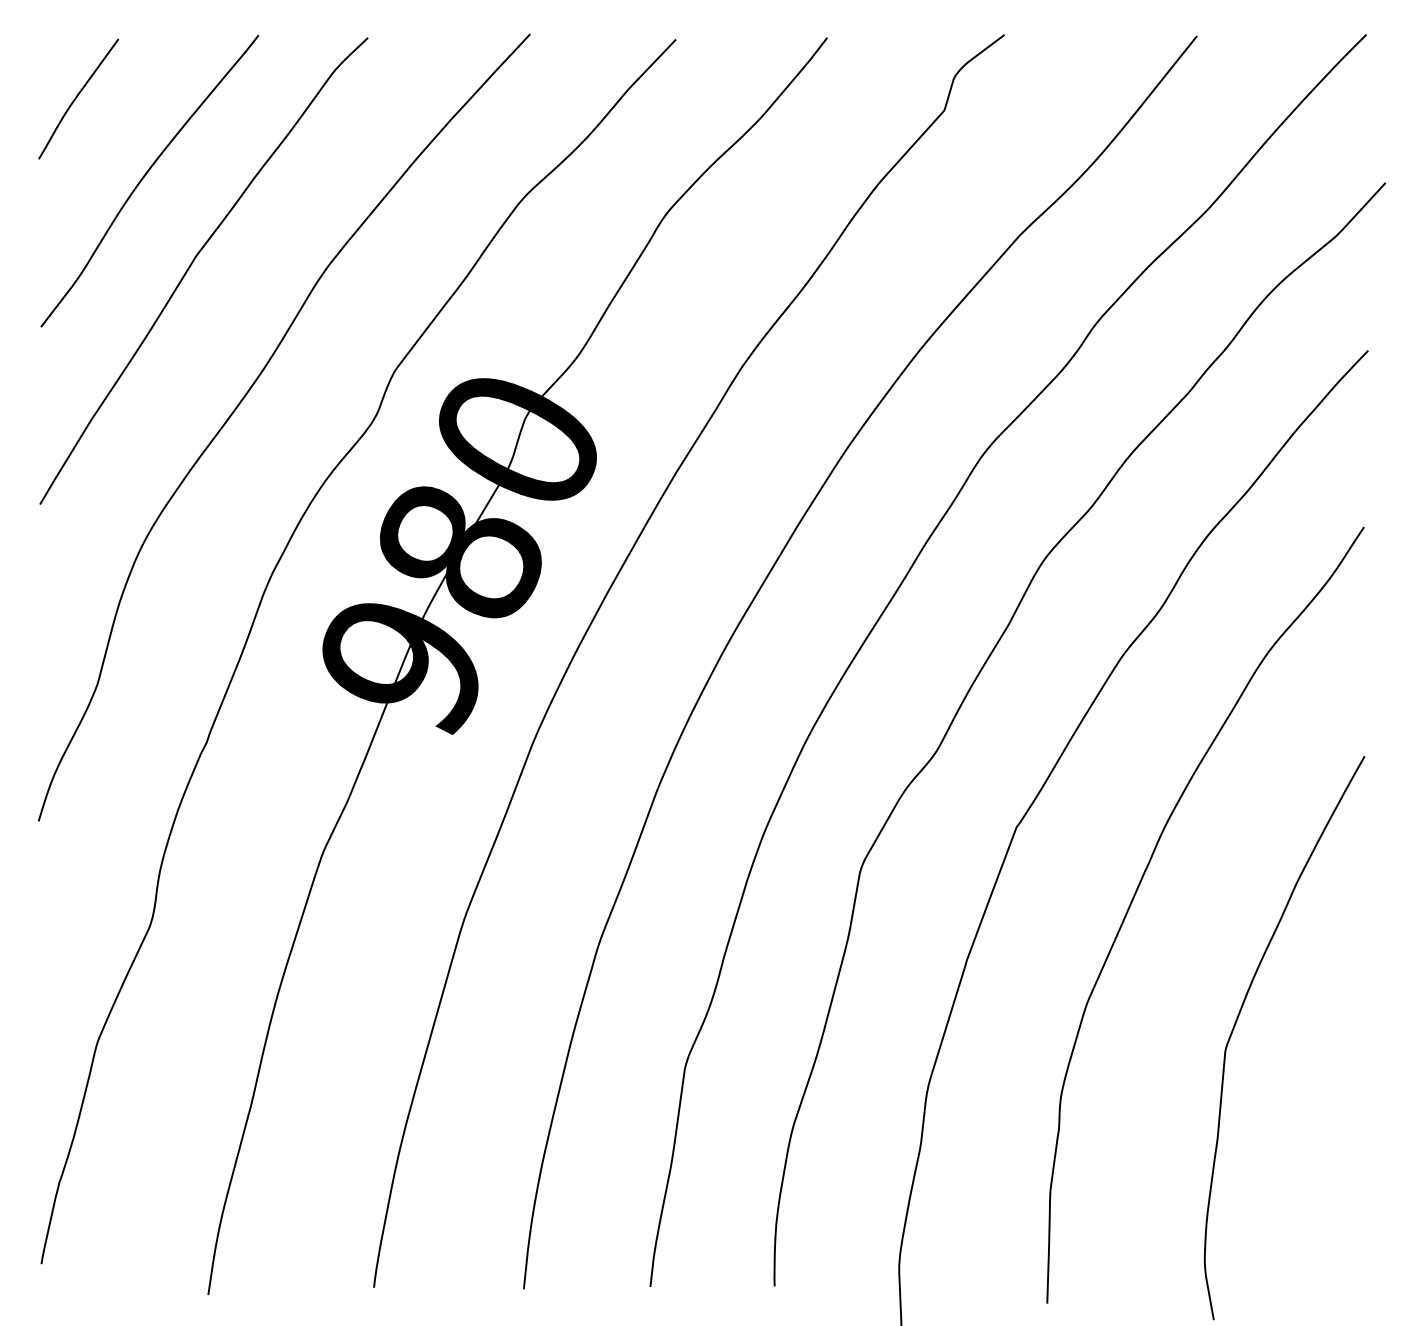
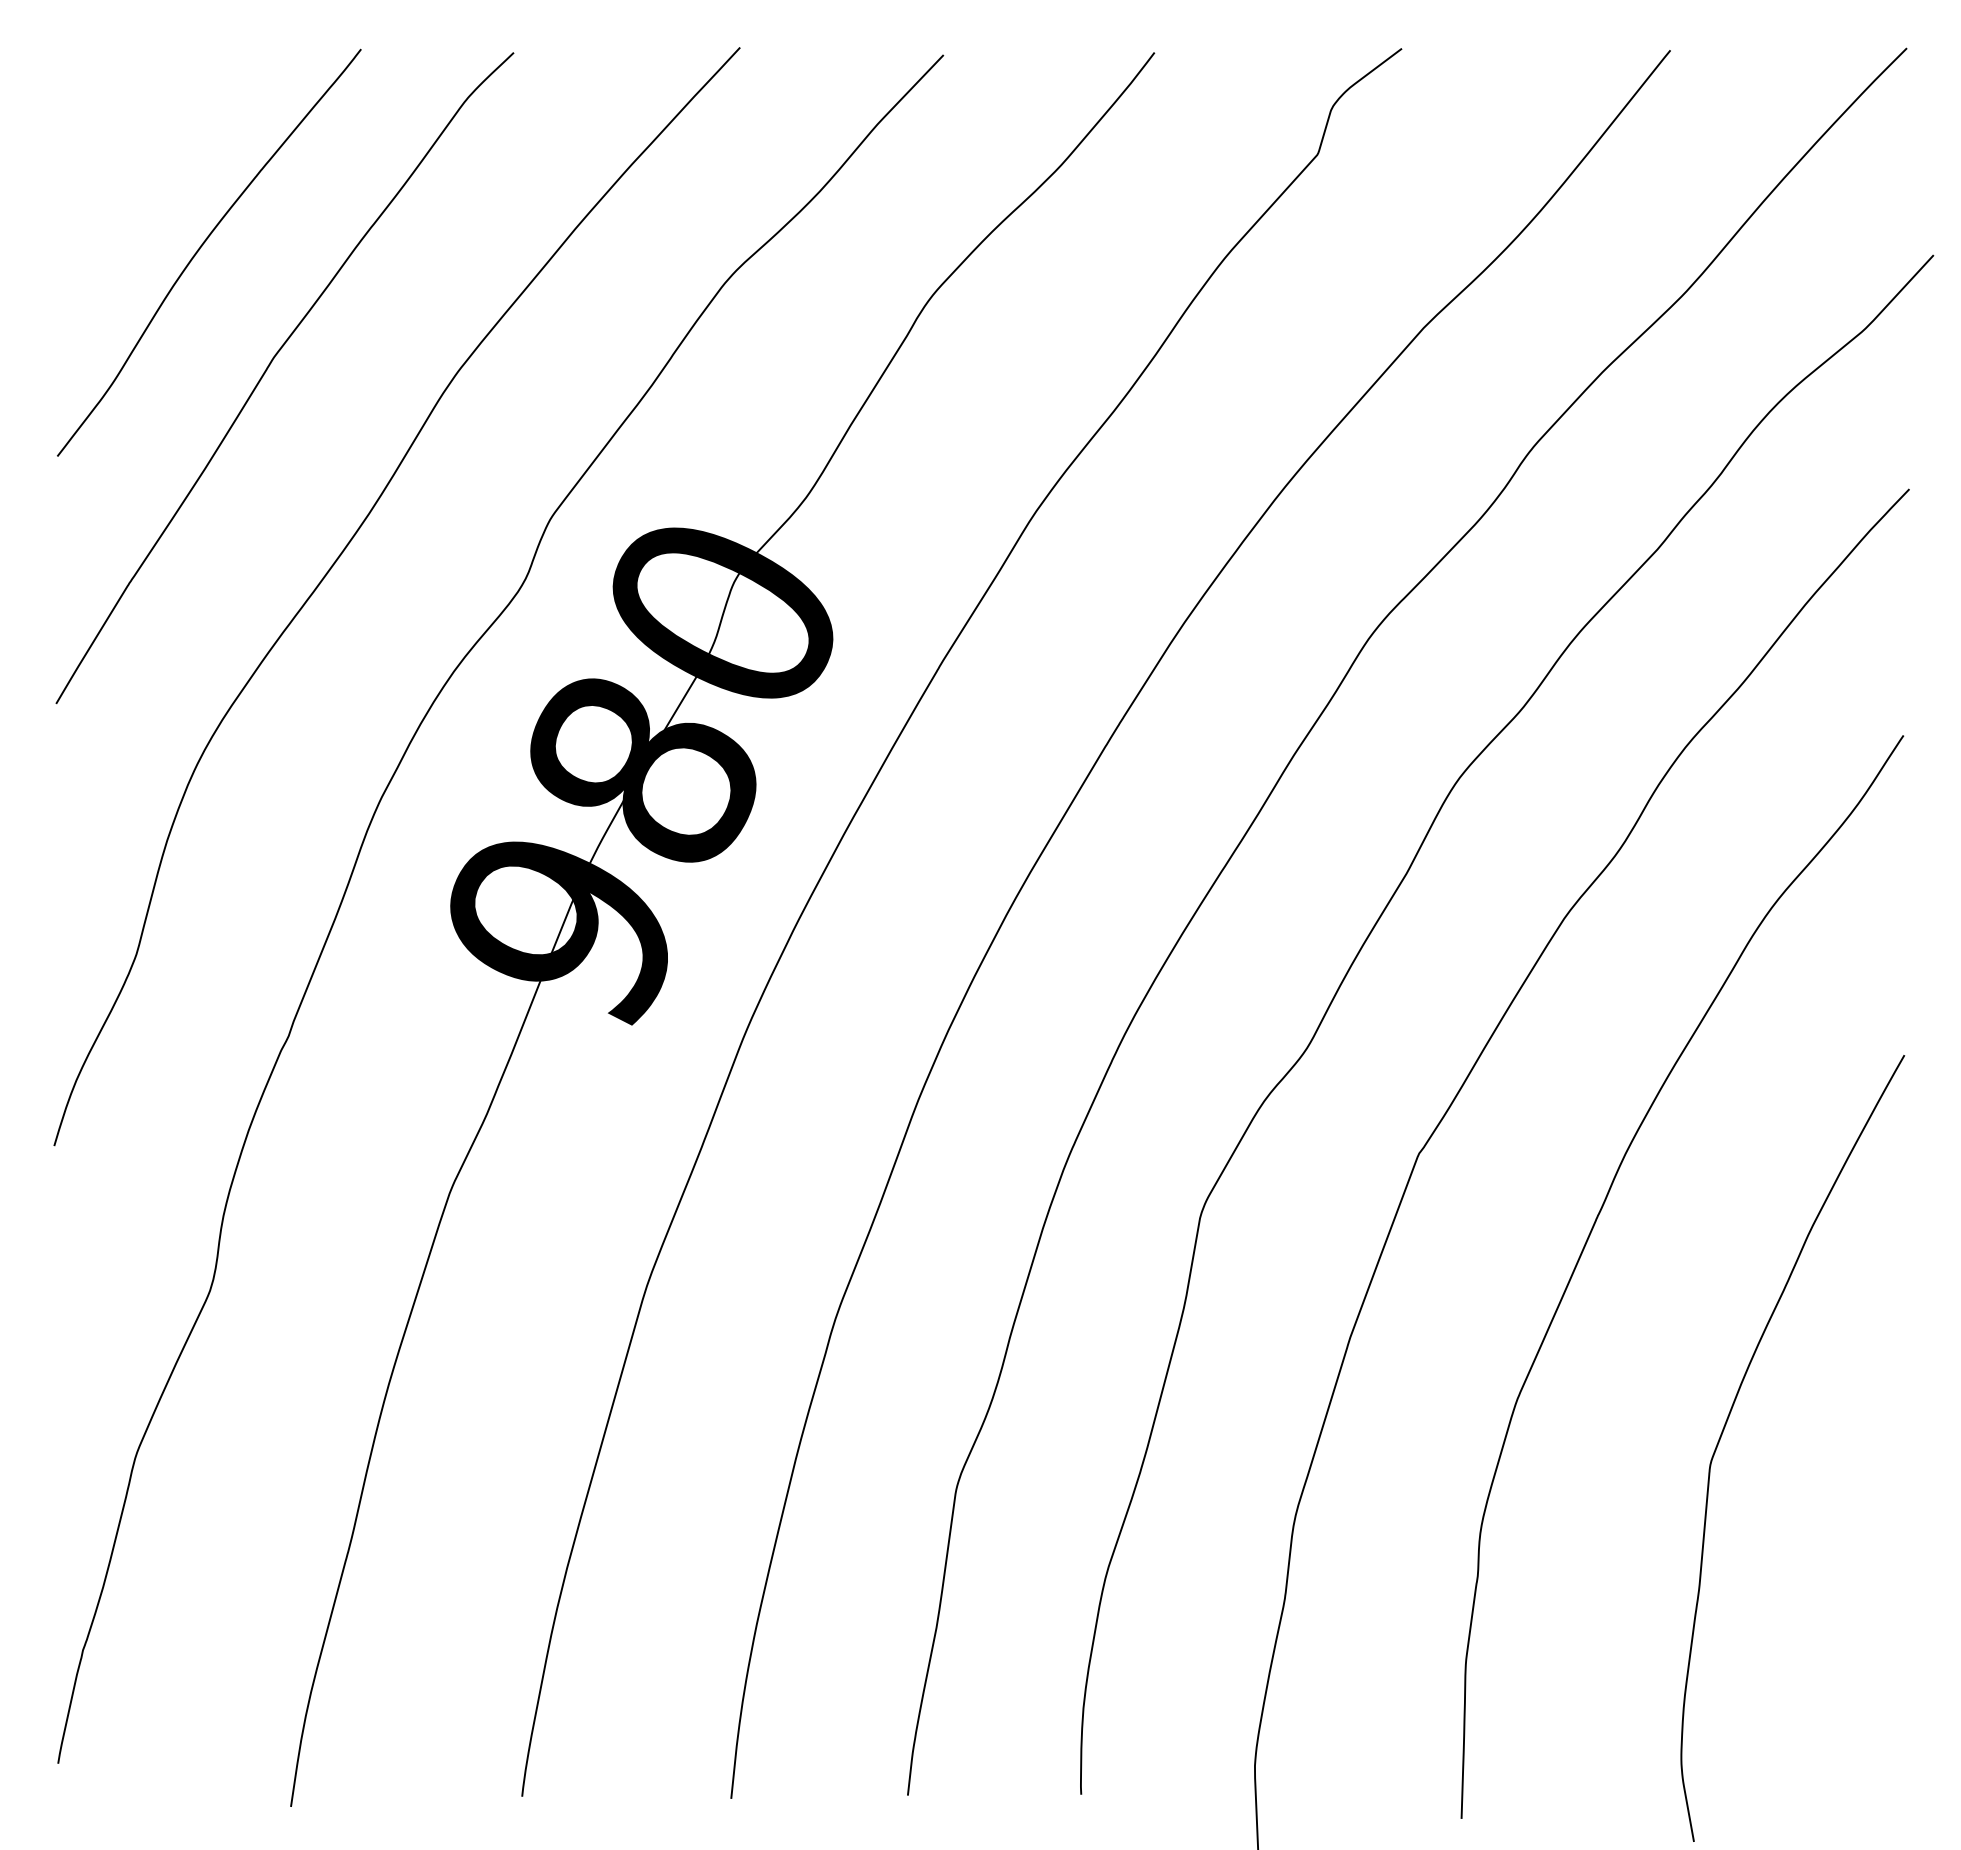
curve: (77, 97) -> (108, 135), removed

